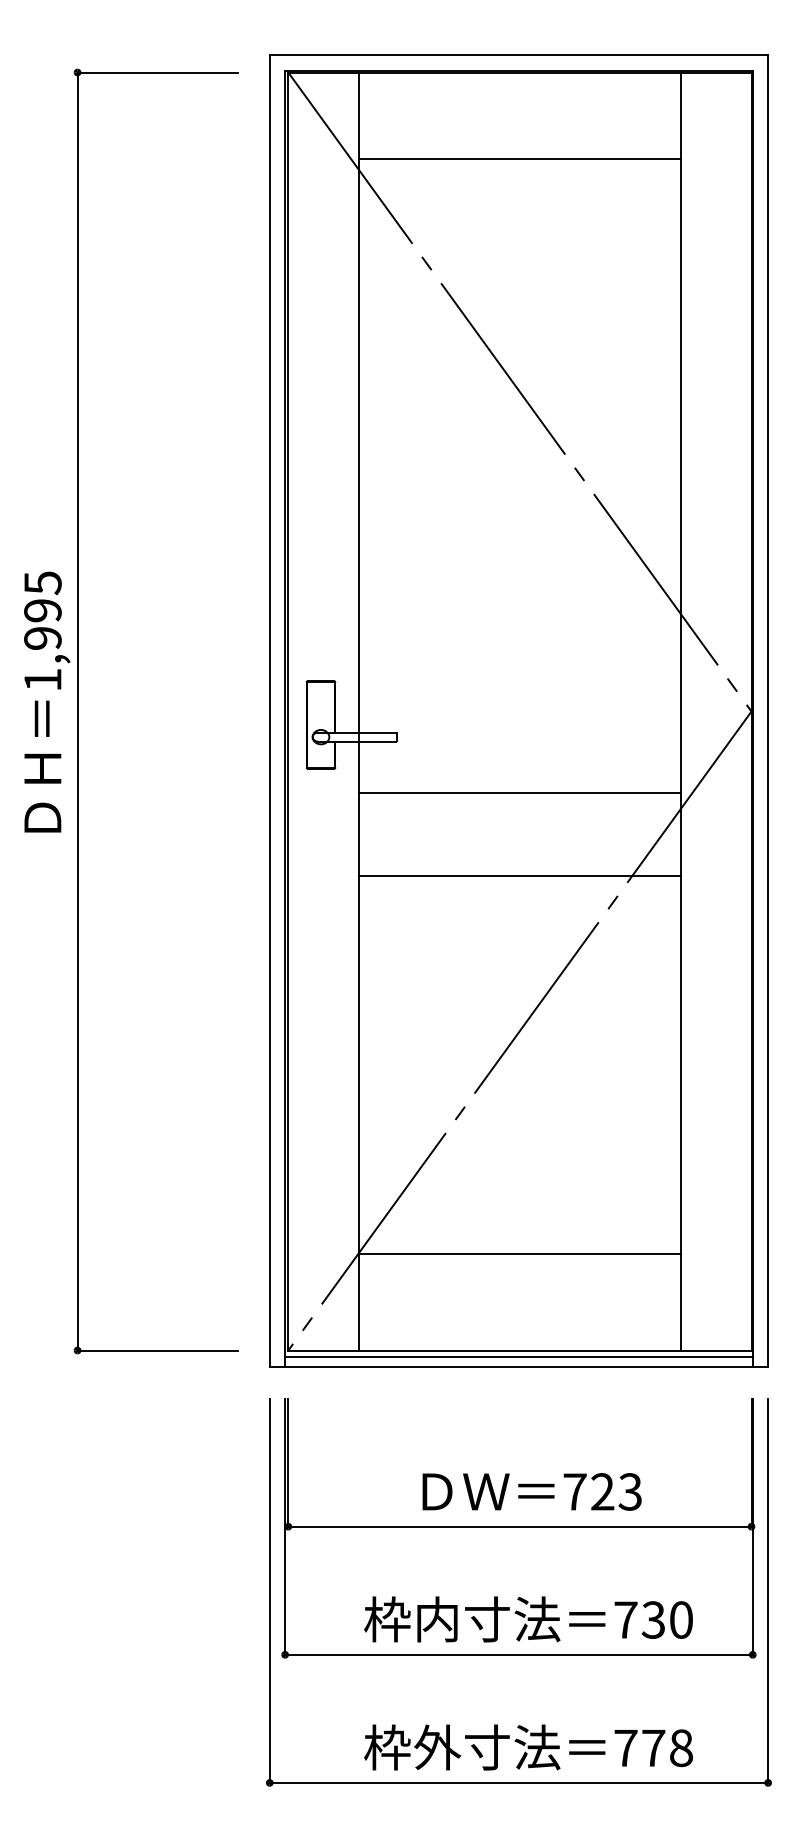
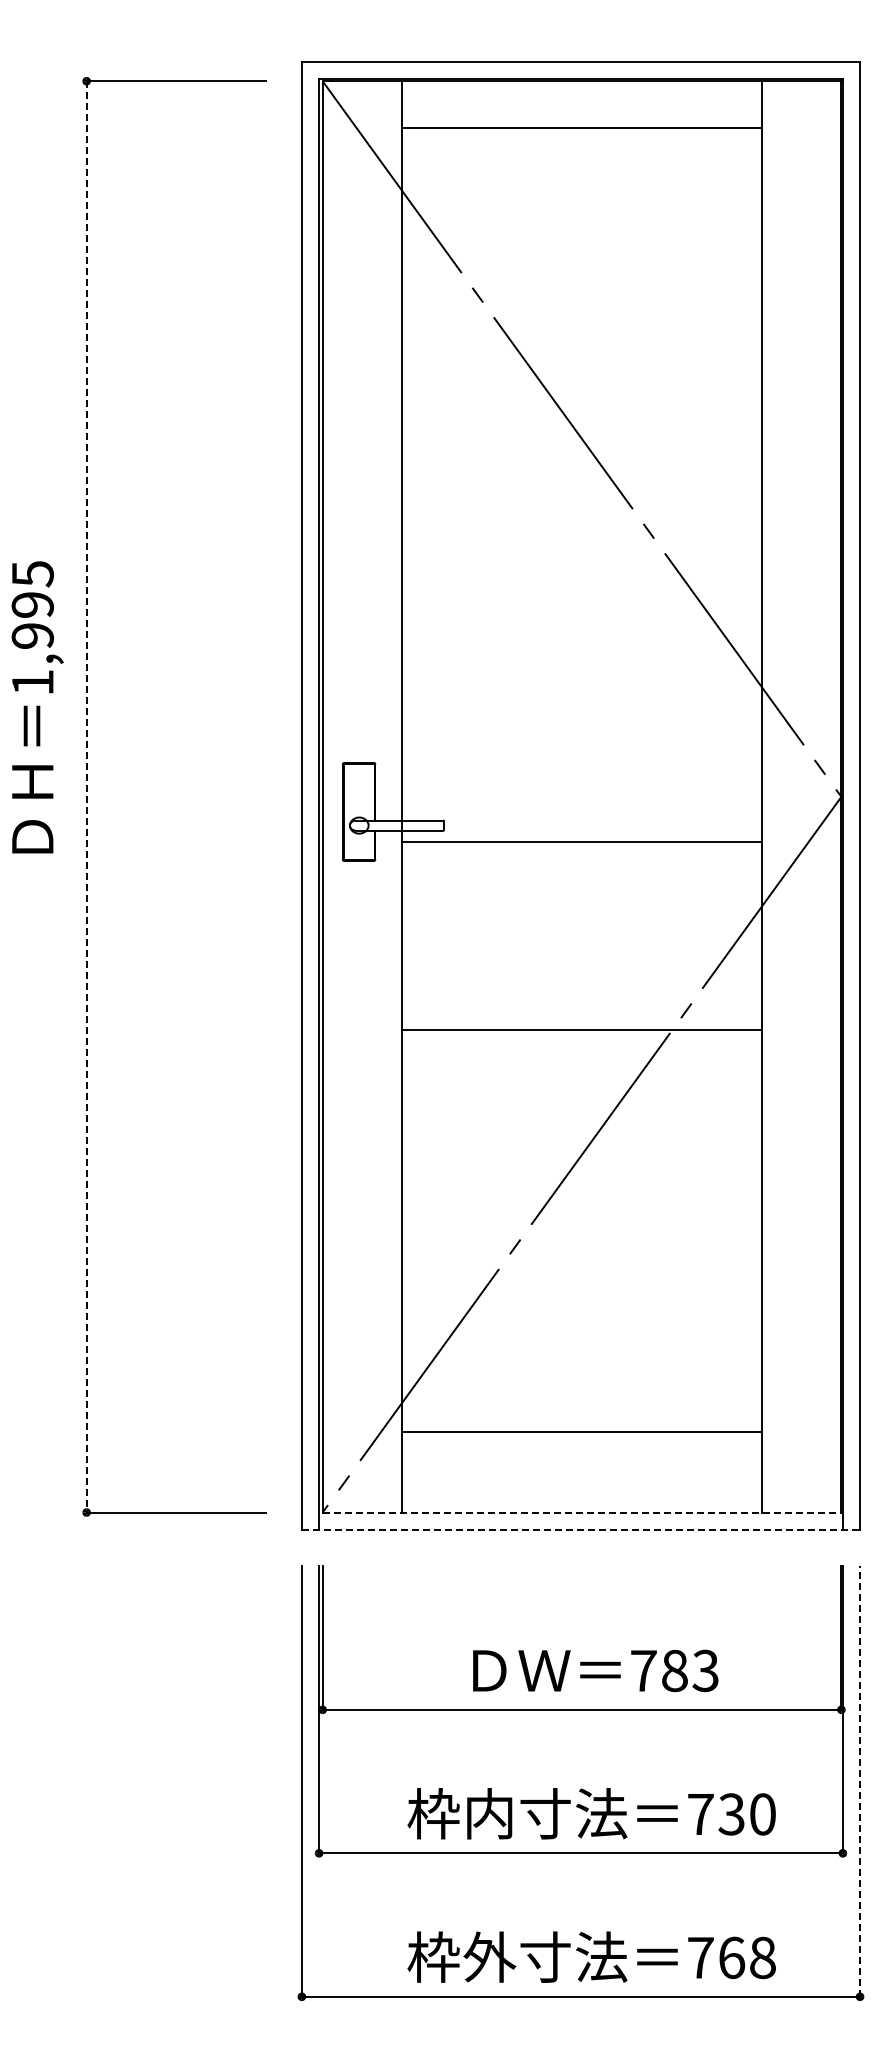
line: (519, 159) -> (581, 128), moved
text: (47, 702) -> (37, 707), moved
line: (77, 711) -> (86, 796), solid -> dashed
line: (519, 793) -> (581, 842), moved
line: (519, 876) -> (581, 1029), moved
line: (519, 1254) -> (581, 1431), moved
line: (520, 1350) -> (582, 1512), solid -> dashed
line: (518, 1356) -> (580, 1519), removed
line: (519, 1366) -> (581, 1530), solid -> dashed
text: (602, 1491) -> (674, 1670), 723 -> 783
line: (768, 1590) -> (860, 1781), solid -> dashed
text: (654, 1747) -> (732, 1957), 778 -> 768

